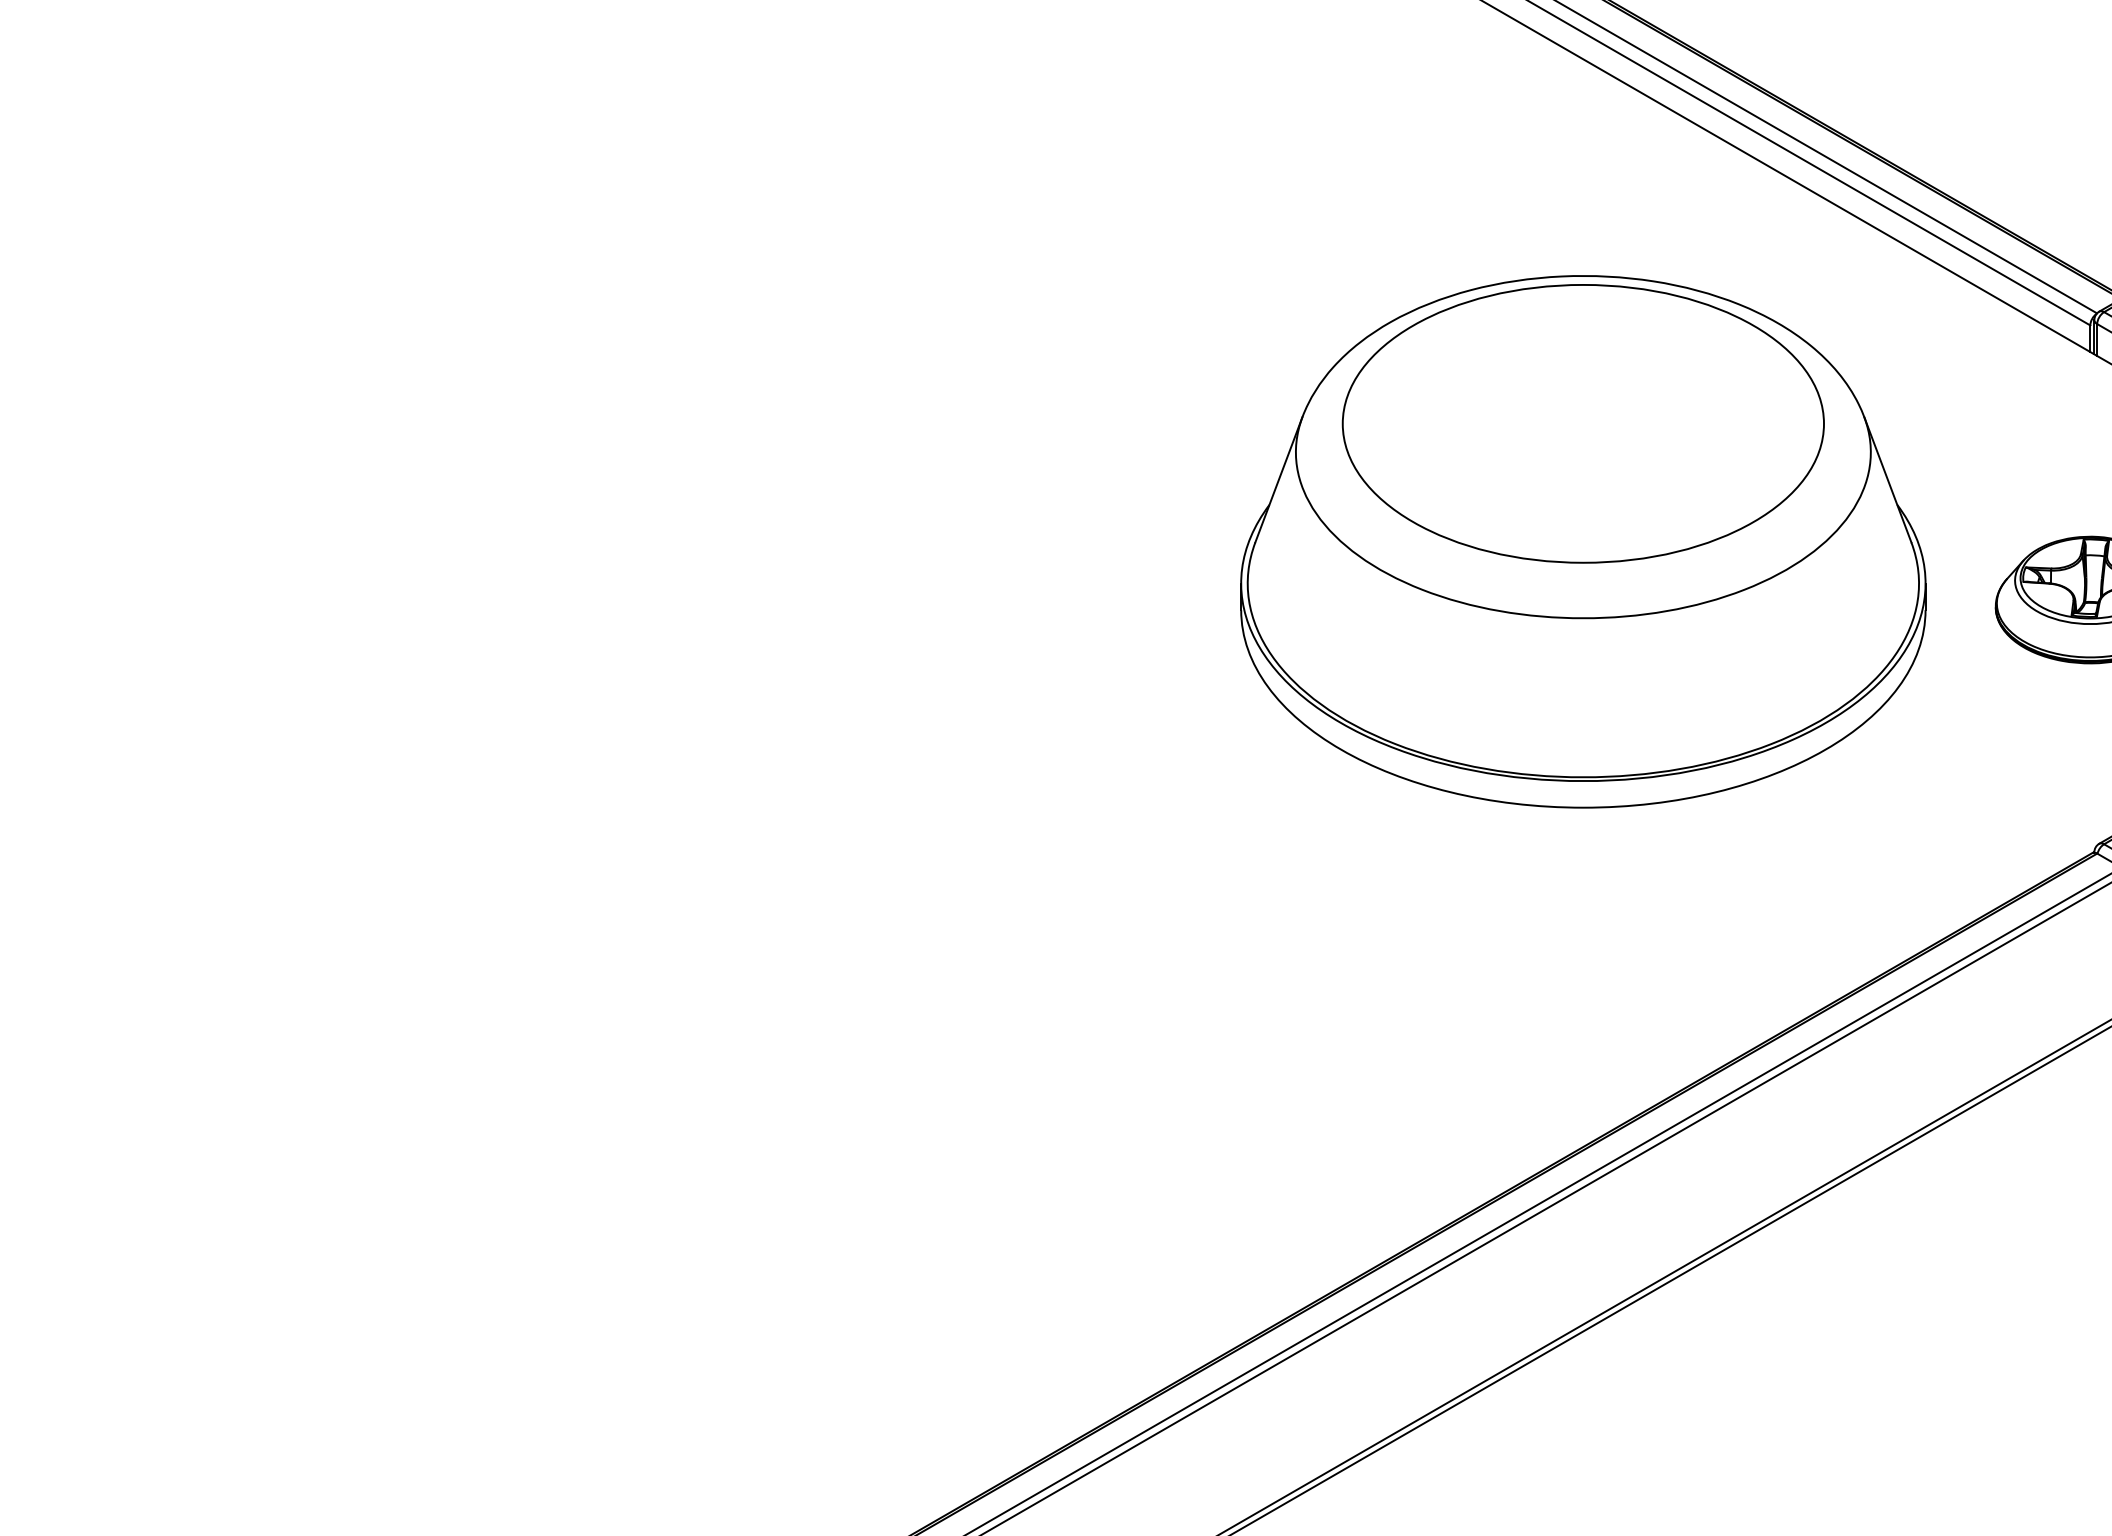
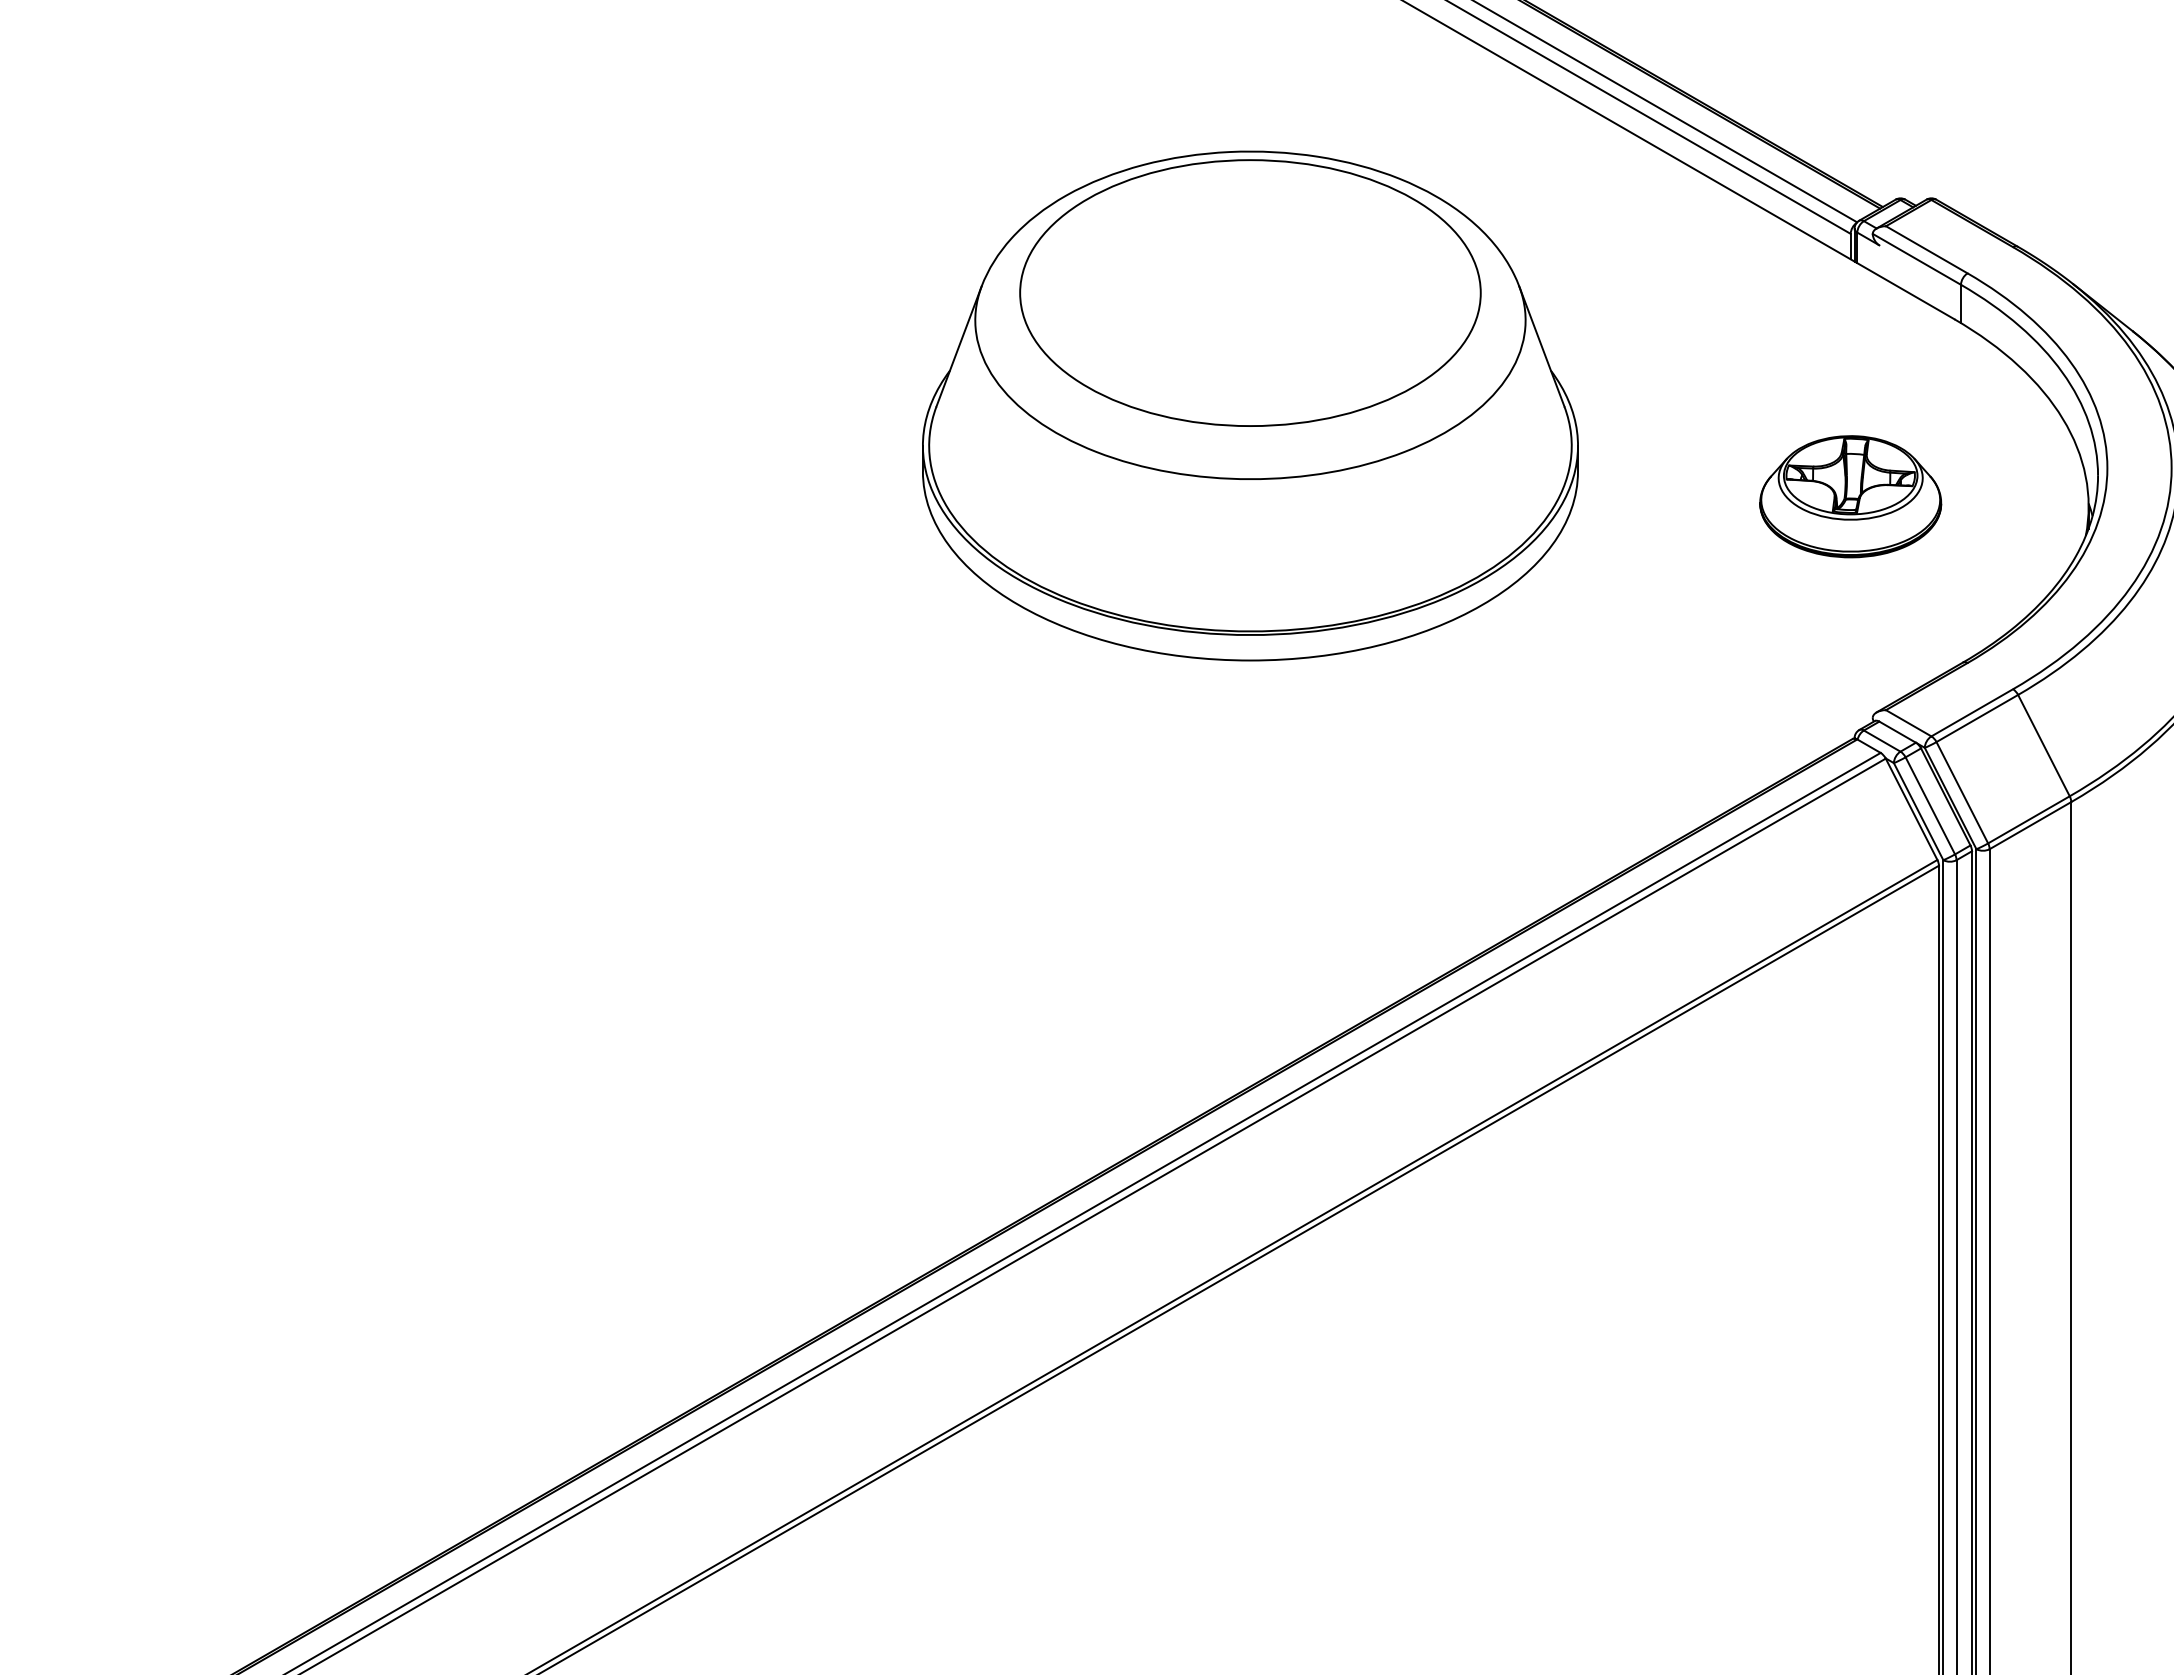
part: (1583, 541) -> (1250, 405), moved

